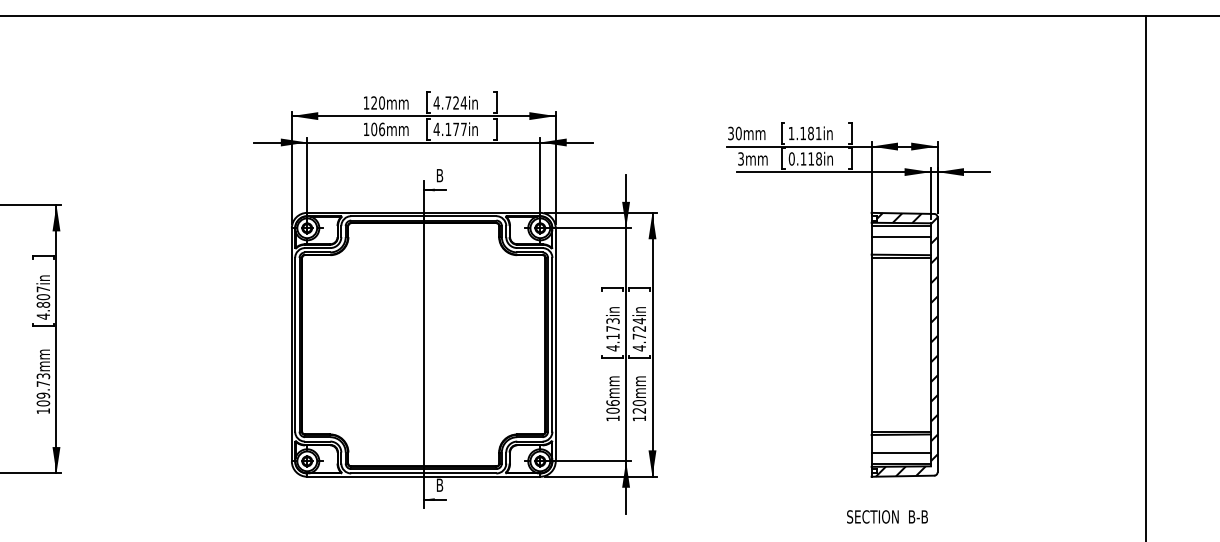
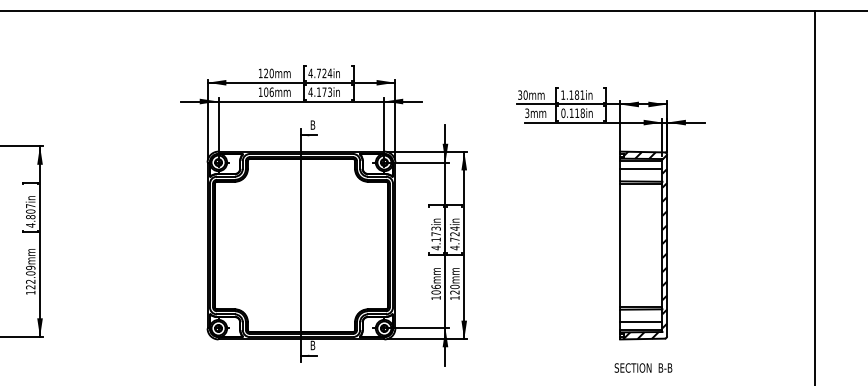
text: (464, 129) -> (330, 92), 4.177in -> 4.173in
text: (43, 389) -> (30, 277), 109.73mm -> 122.09mm
text: (887, 516) -> (643, 367), moved

